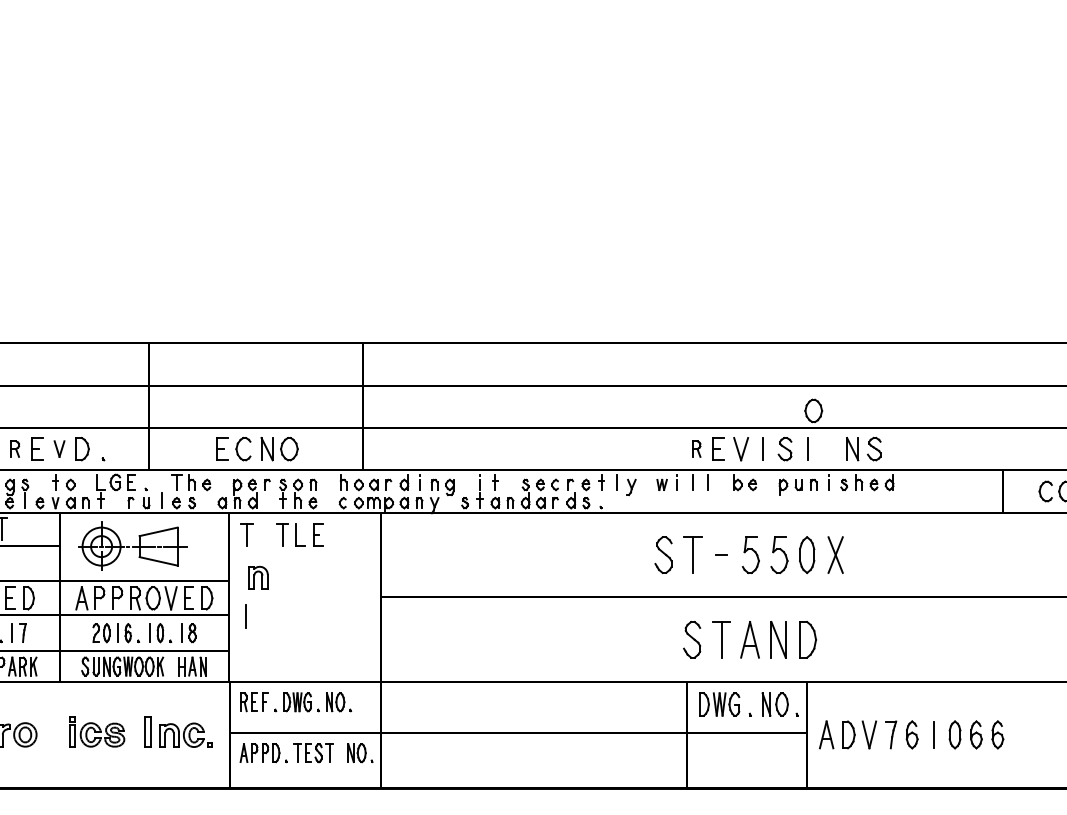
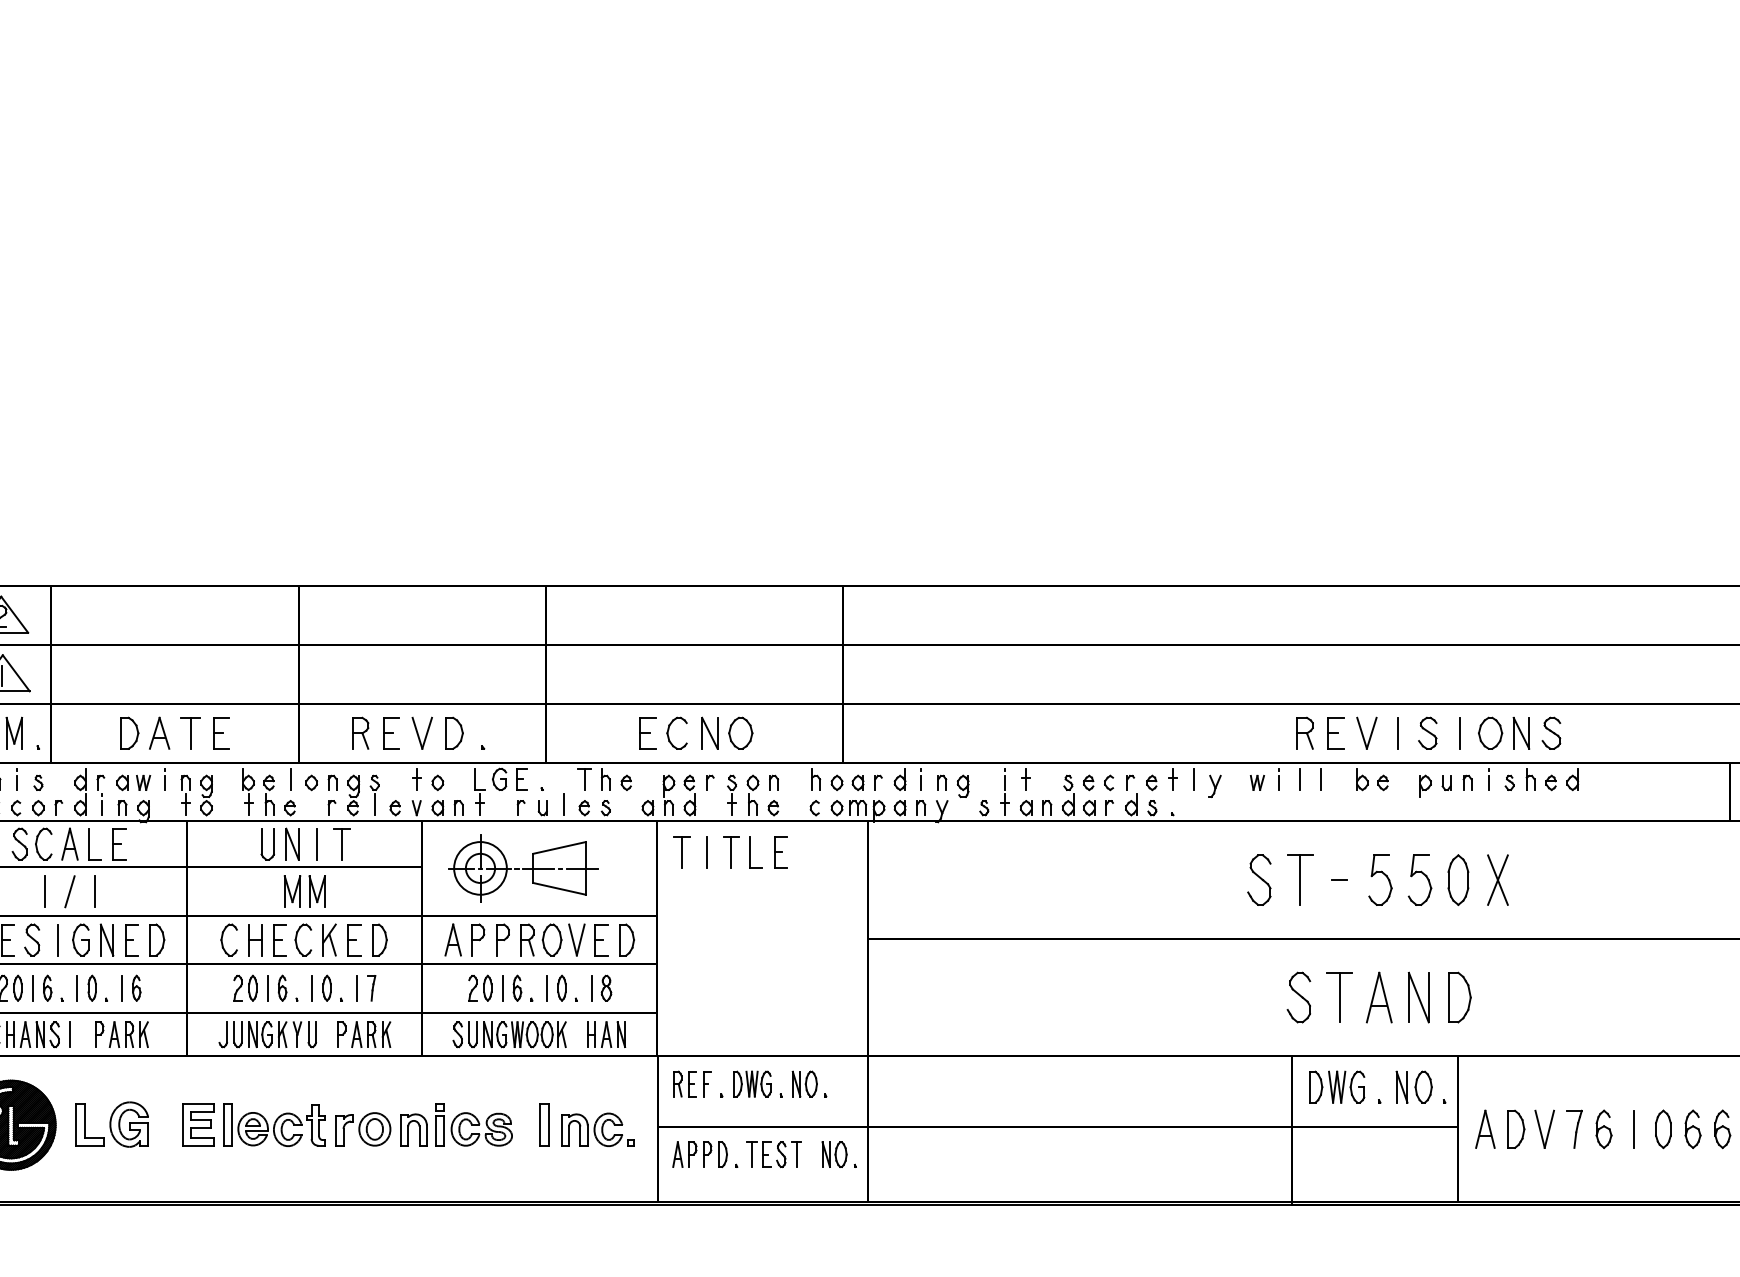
part: (813, 410) -> (1490, 732), moved
part: (15, 448) -> (360, 732), size x1.43
part: (59, 448) -> (421, 732), size x1.43
part: (696, 448) -> (1304, 732), size x1.43
part: (258, 577) -> (413, 1129), moved
line: (245, 616) -> (706, 852), moved

